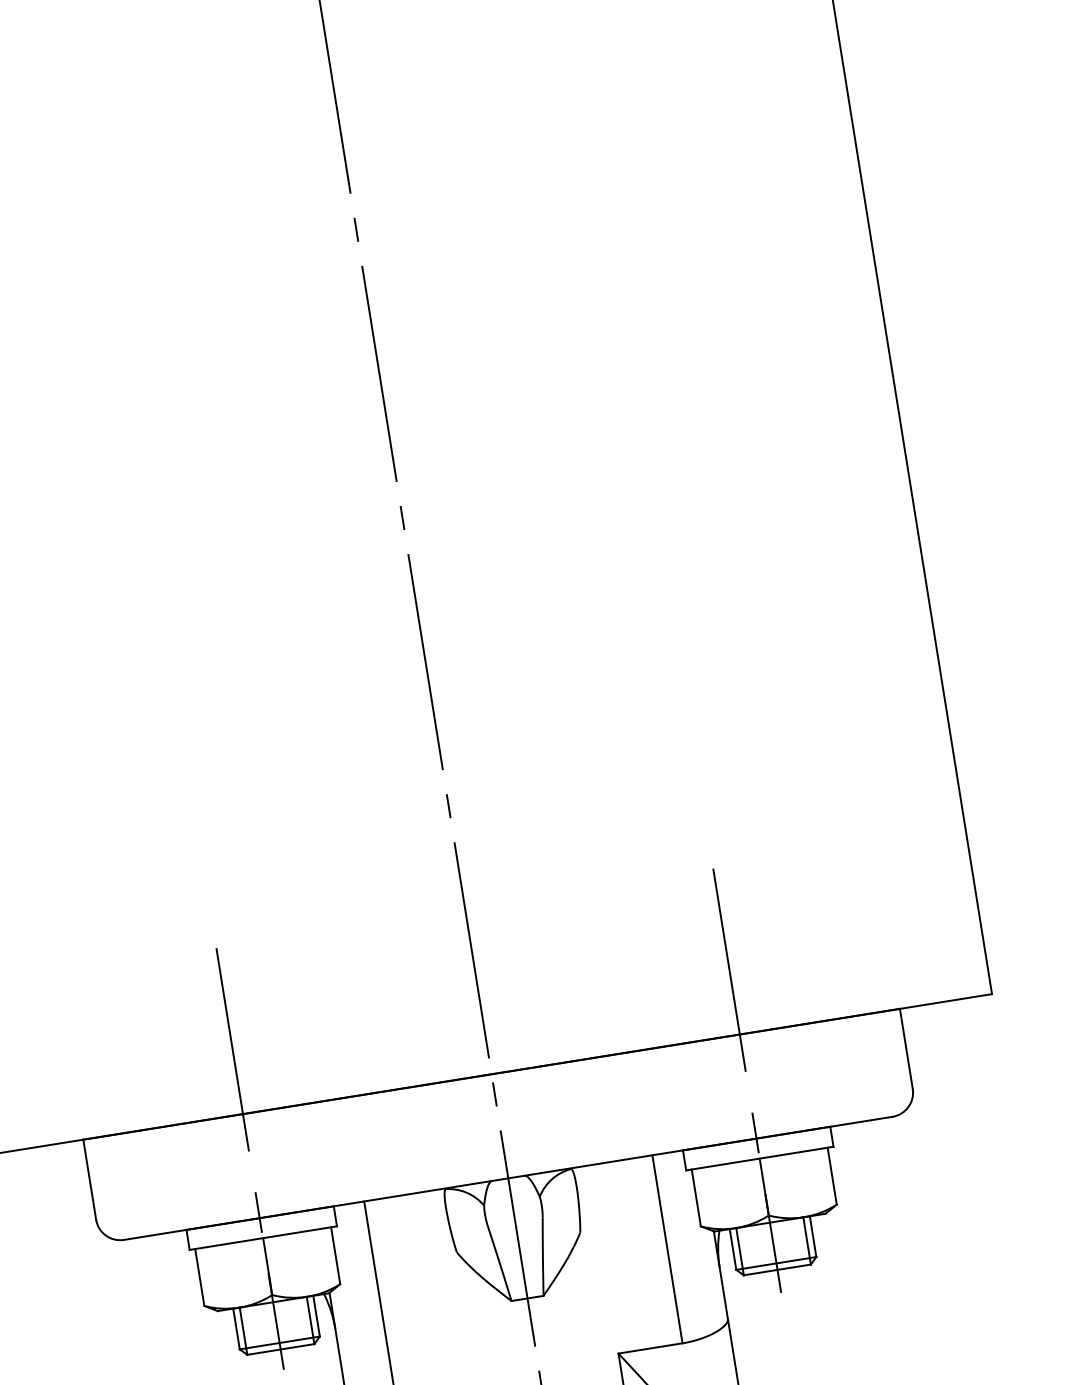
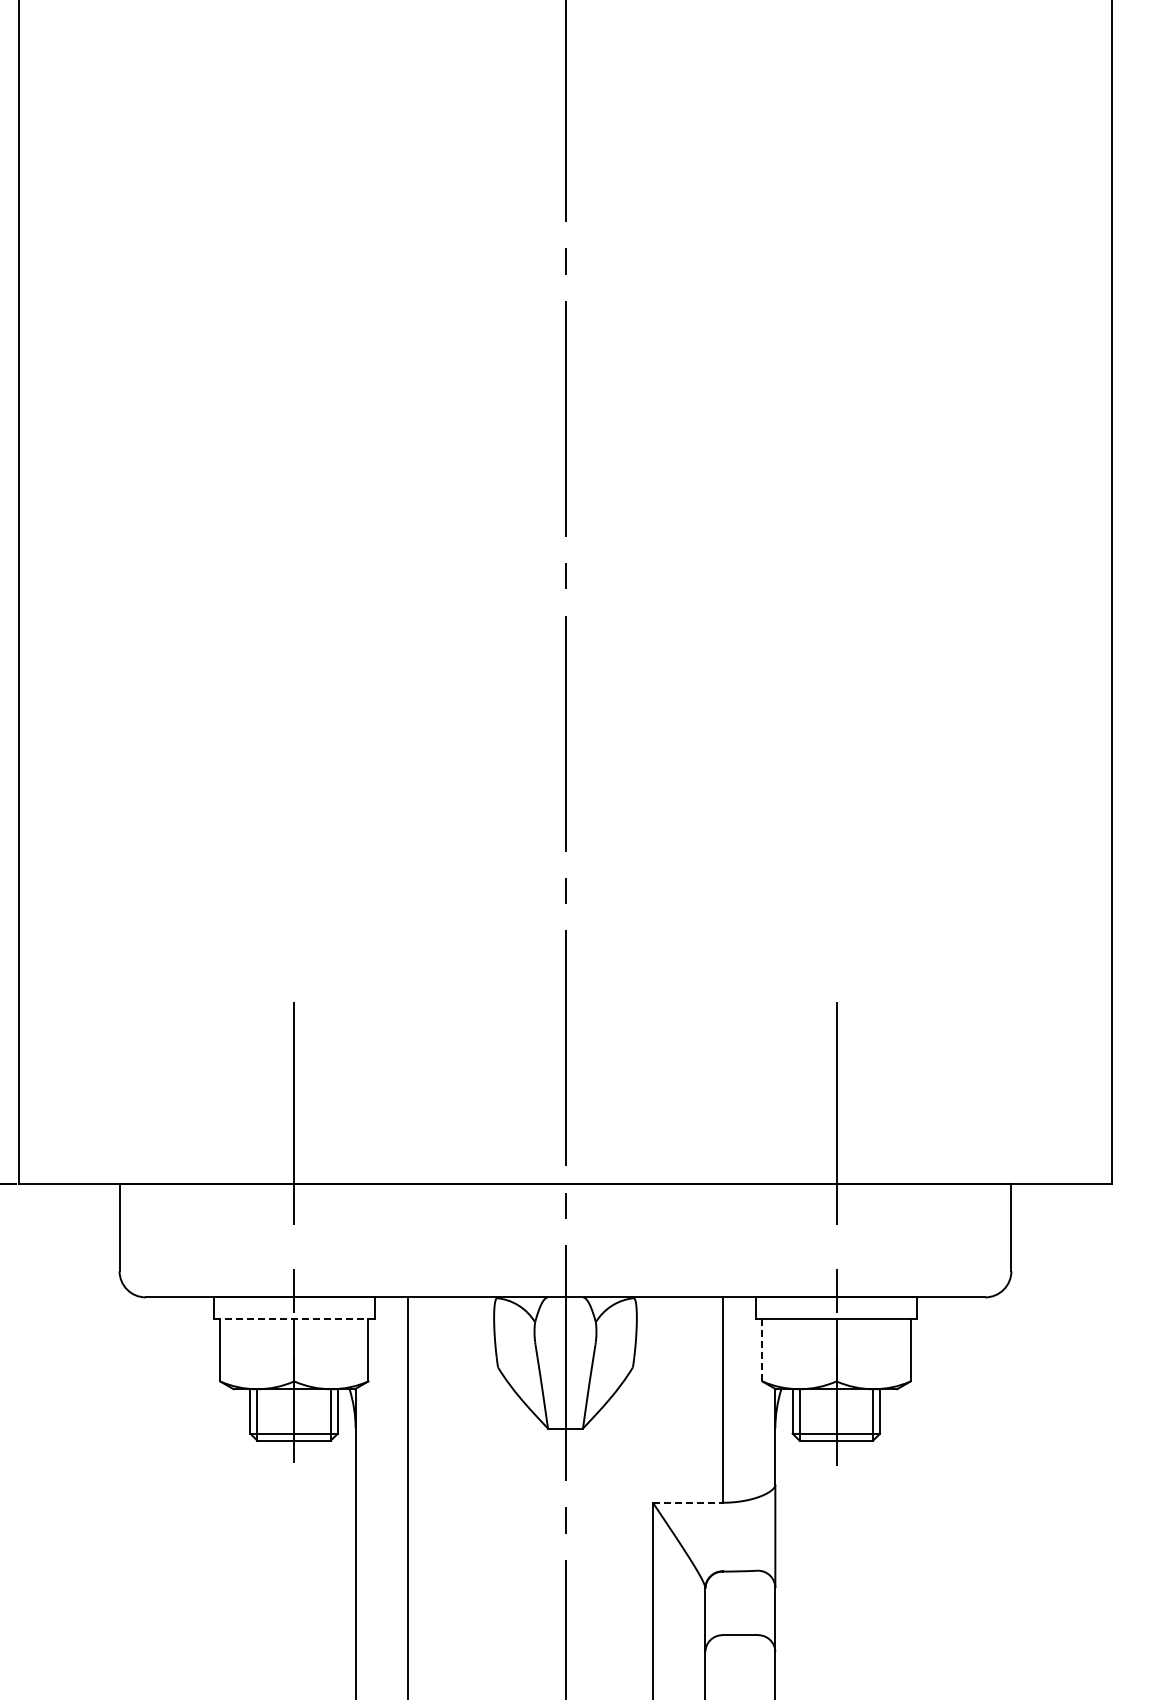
line: (696, 1198) -> (762, 1350), solid -> dashed
line: (262, 1238) -> (293, 1319), solid -> dashed
line: (650, 1348) -> (687, 1502), solid -> dashed

